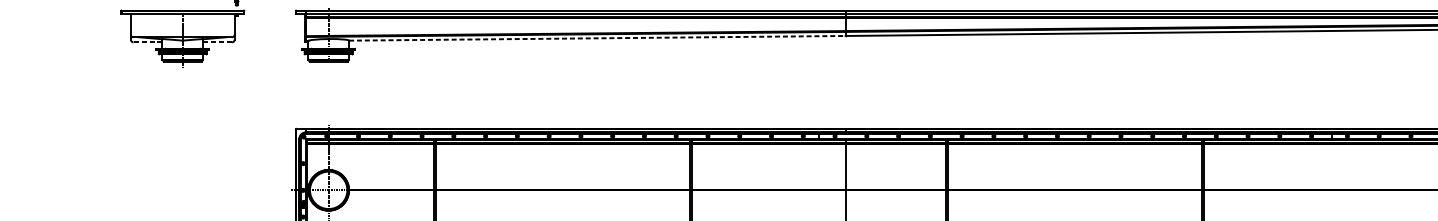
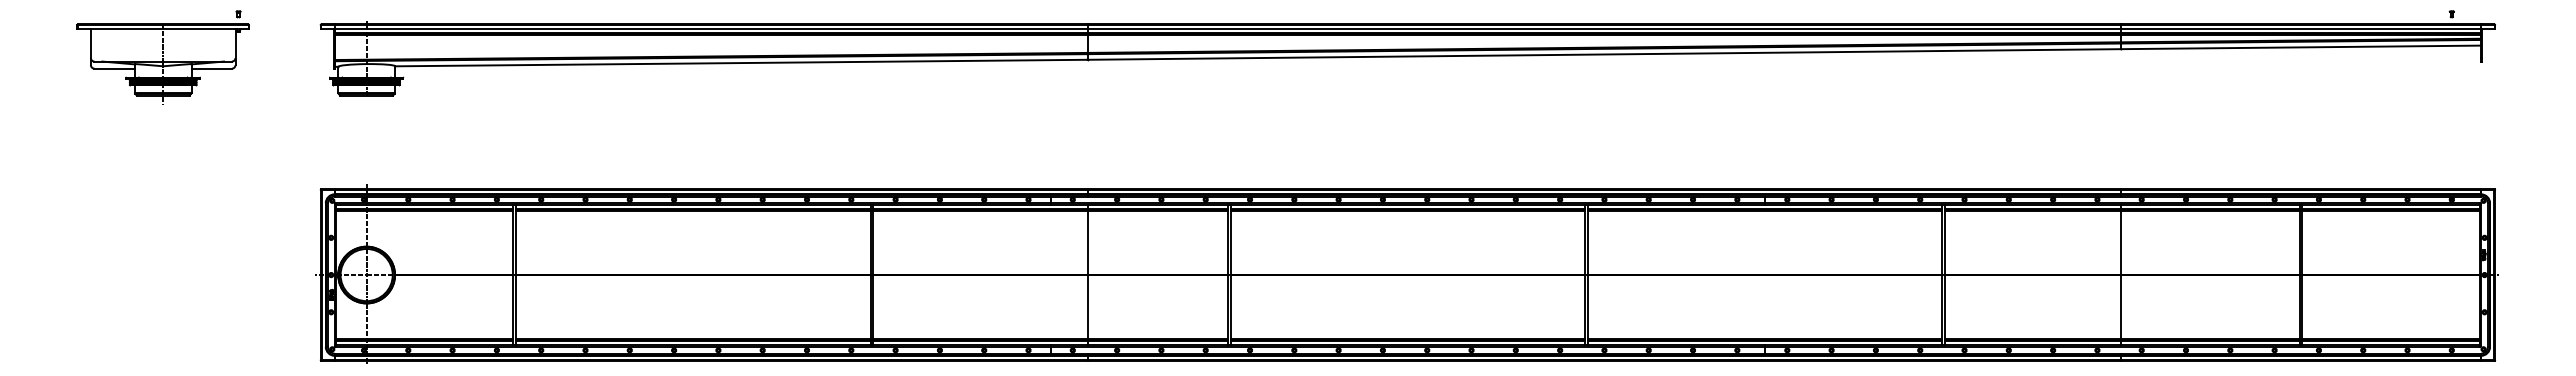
line: (597, 38) -> (741, 63), dashed -> solid
line: (147, 42) -> (114, 68), dashed -> solid
line: (217, 42) -> (211, 68), dashed -> solid

